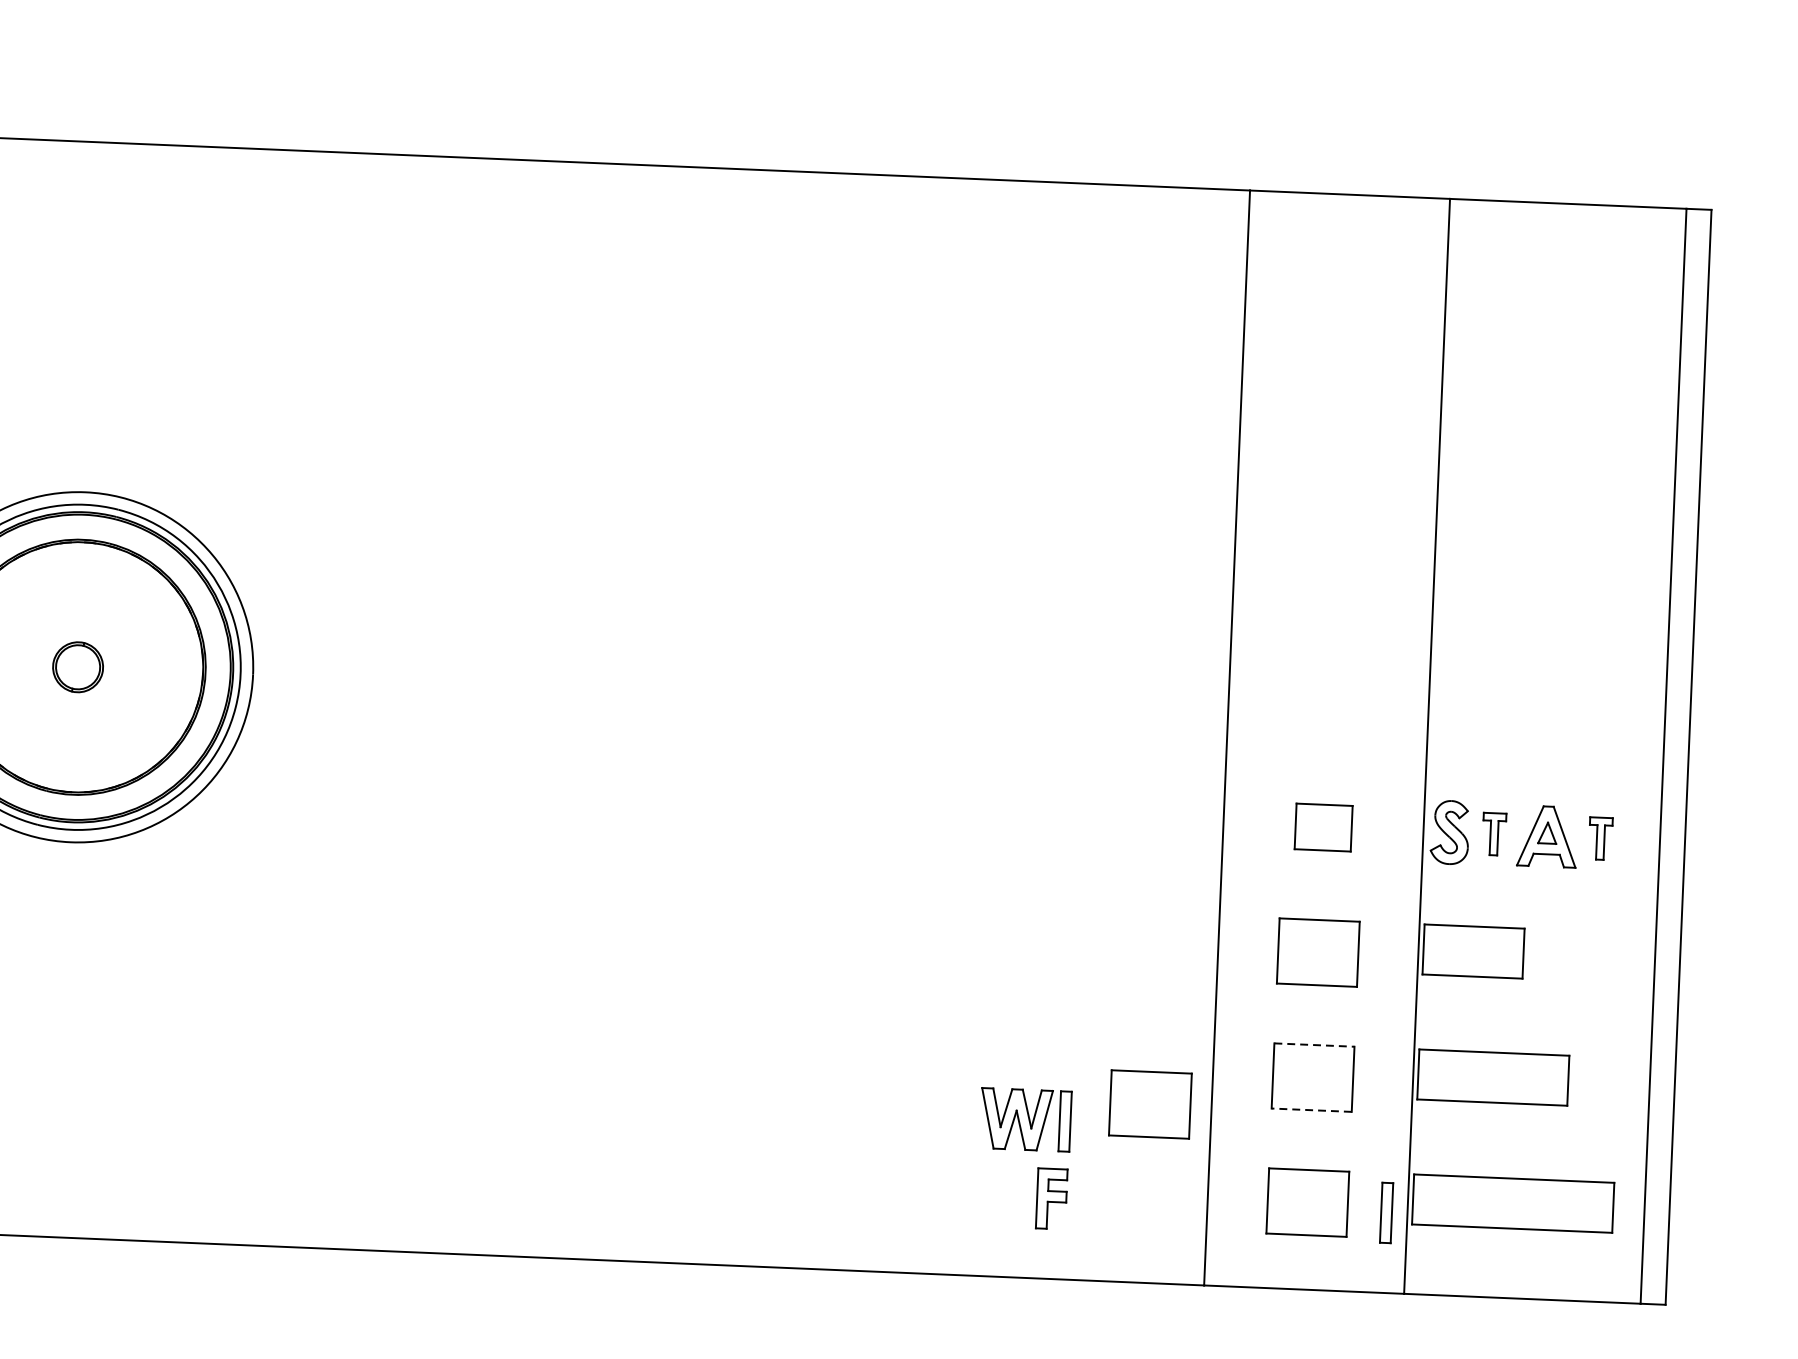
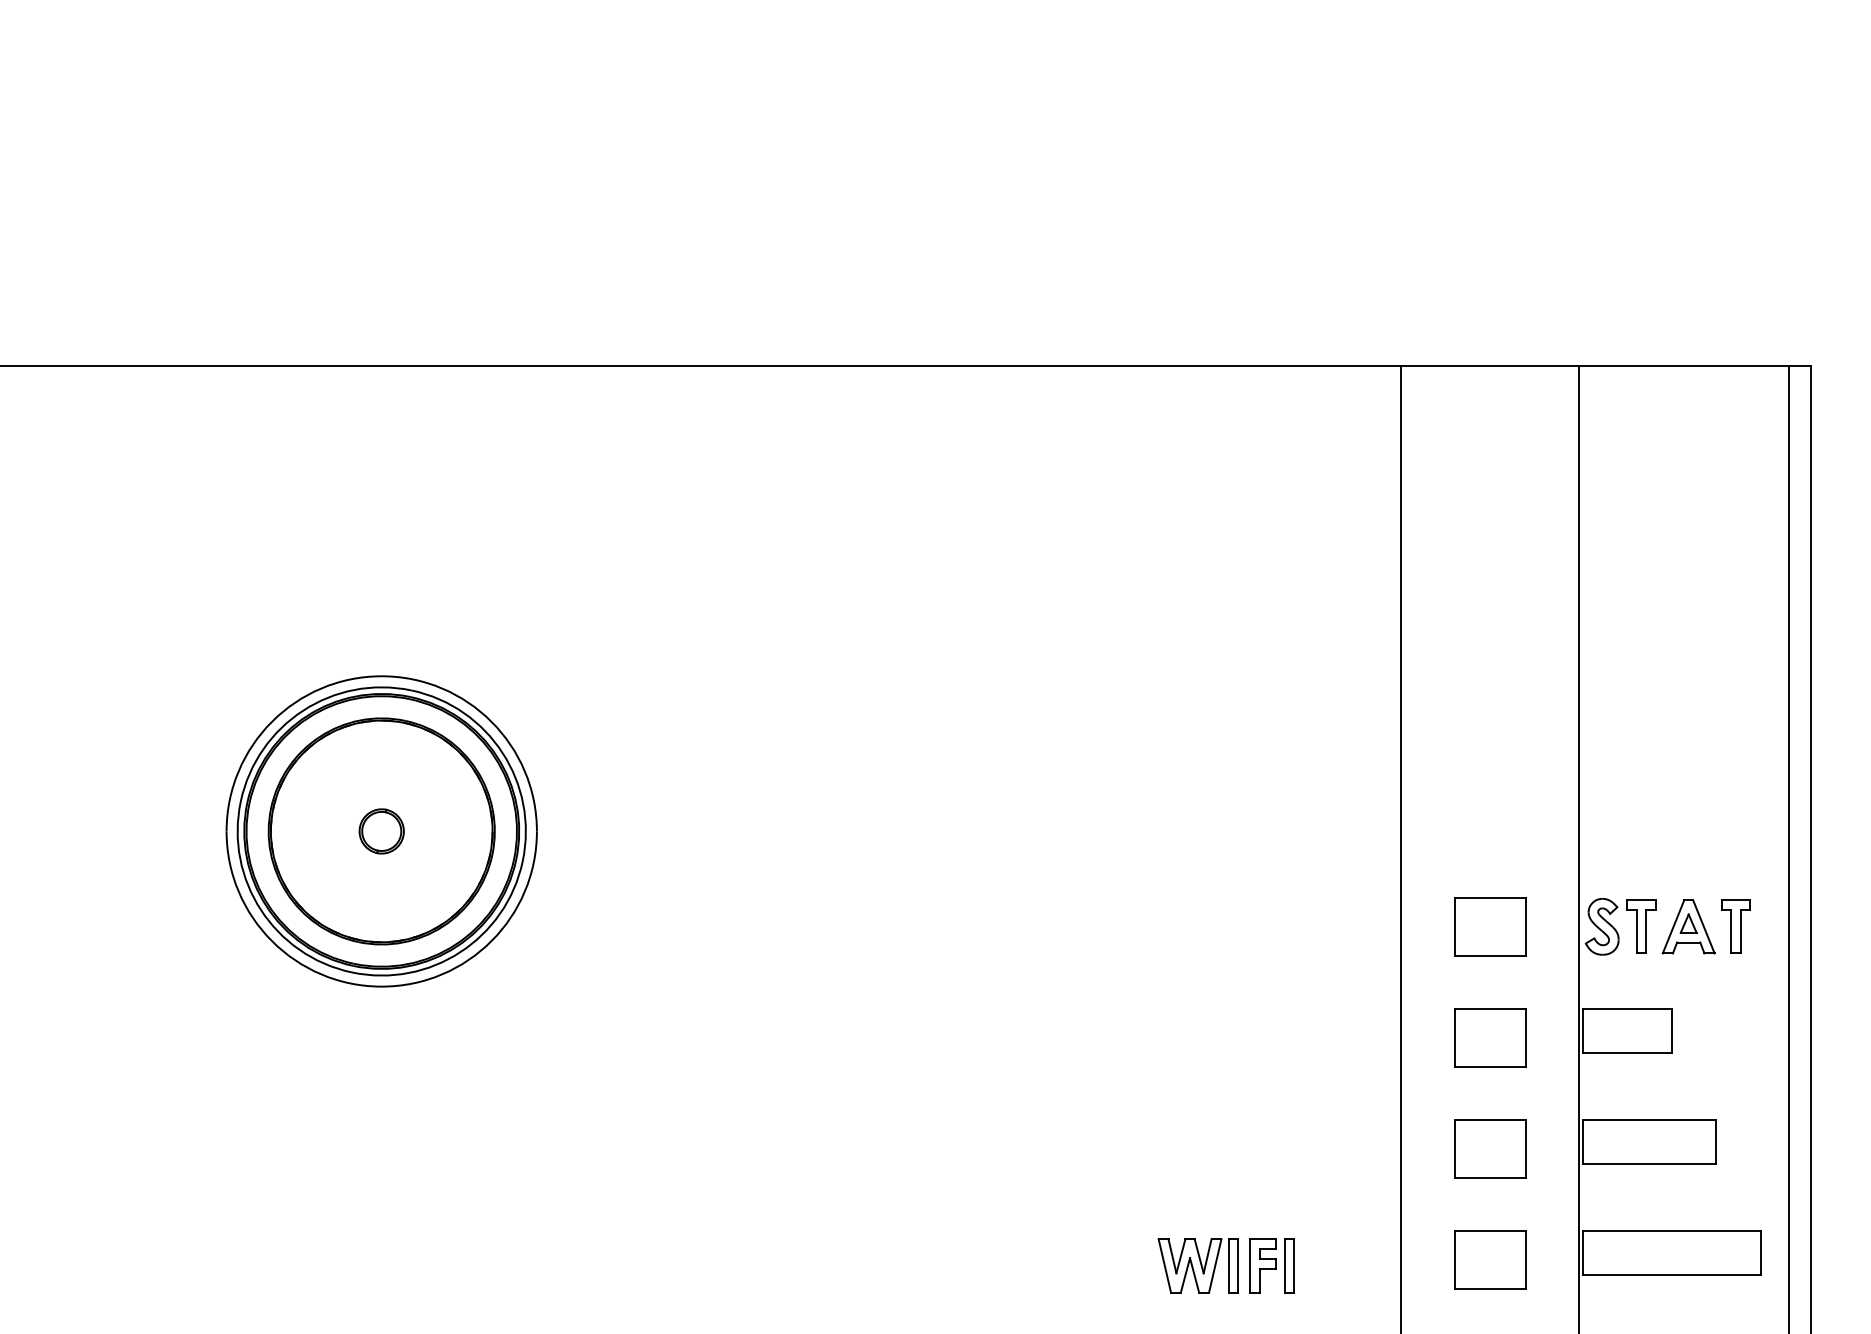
part: (1323, 826) -> (1490, 926), size x1.43
part: (1494, 834) -> (1641, 926), size x1.43
part: (1600, 838) -> (1735, 926), size x1.43
line: (1314, 1044) -> (1490, 1119), dashed -> solid
part: (1150, 1104) -> (1347, 1178), removed
line: (1312, 1109) -> (1490, 1177), dashed -> solid
part: (1024, 1119) -> (1197, 1265), moved
part: (1386, 1212) -> (1289, 1265), moved

